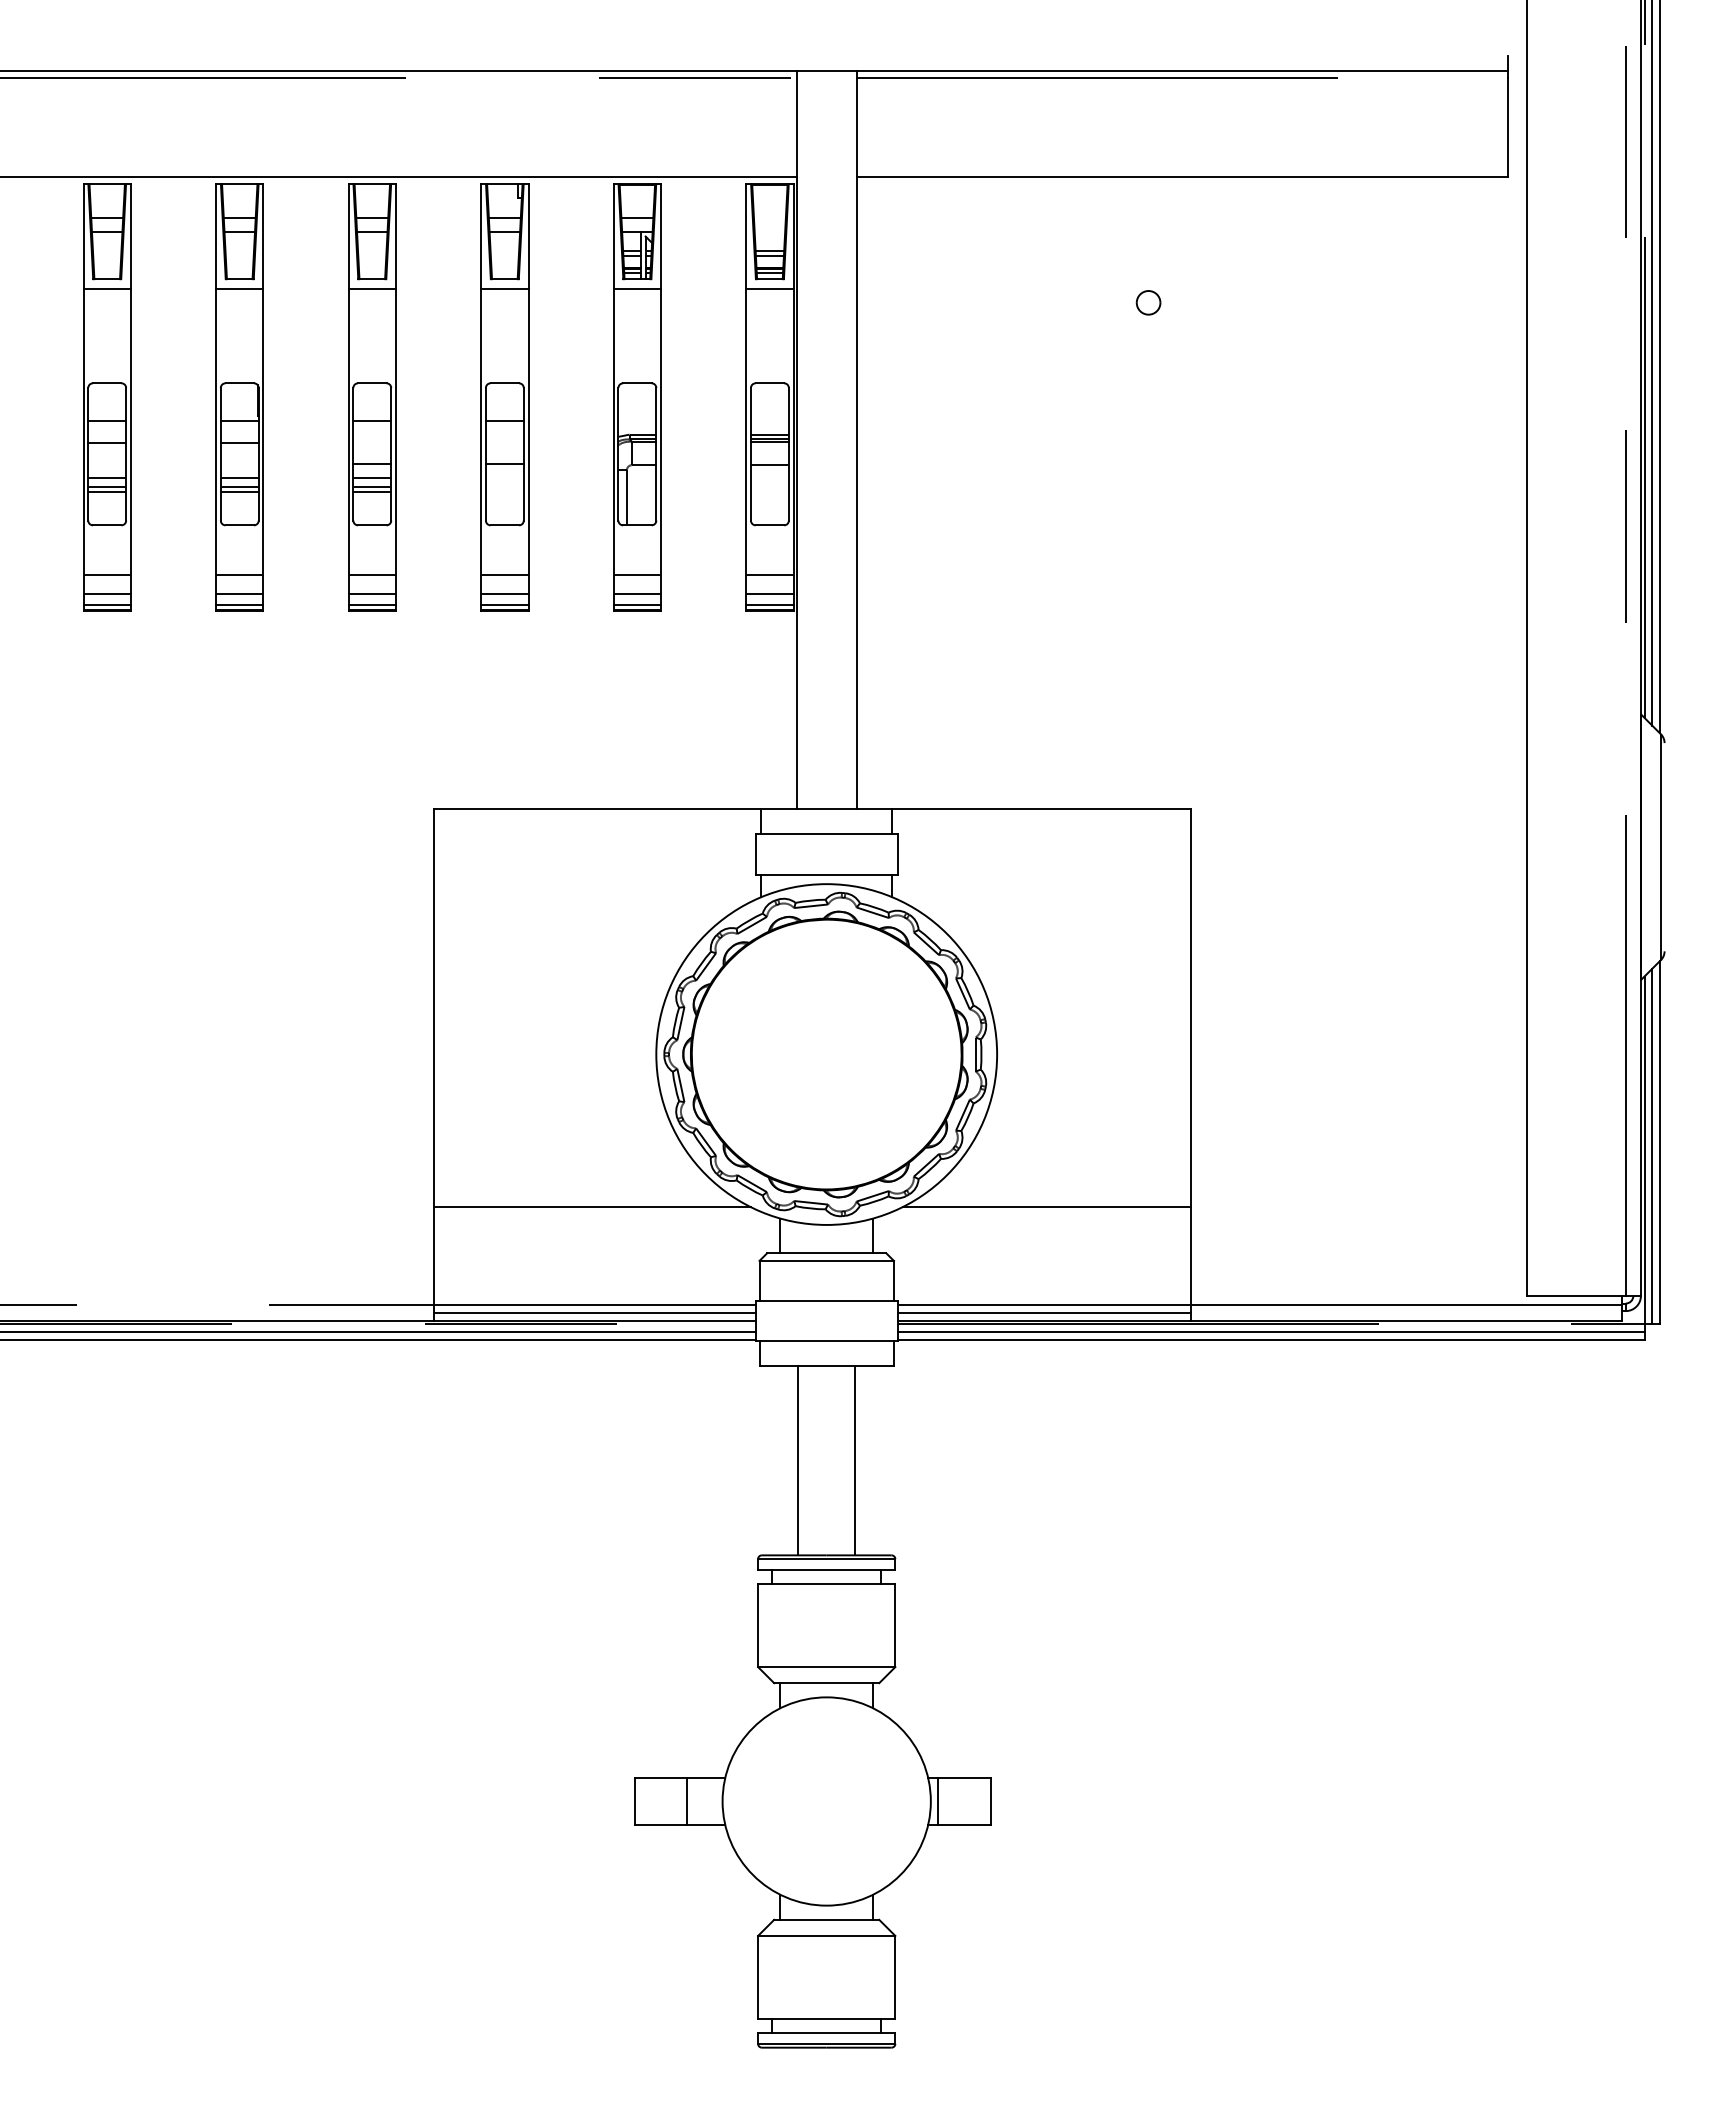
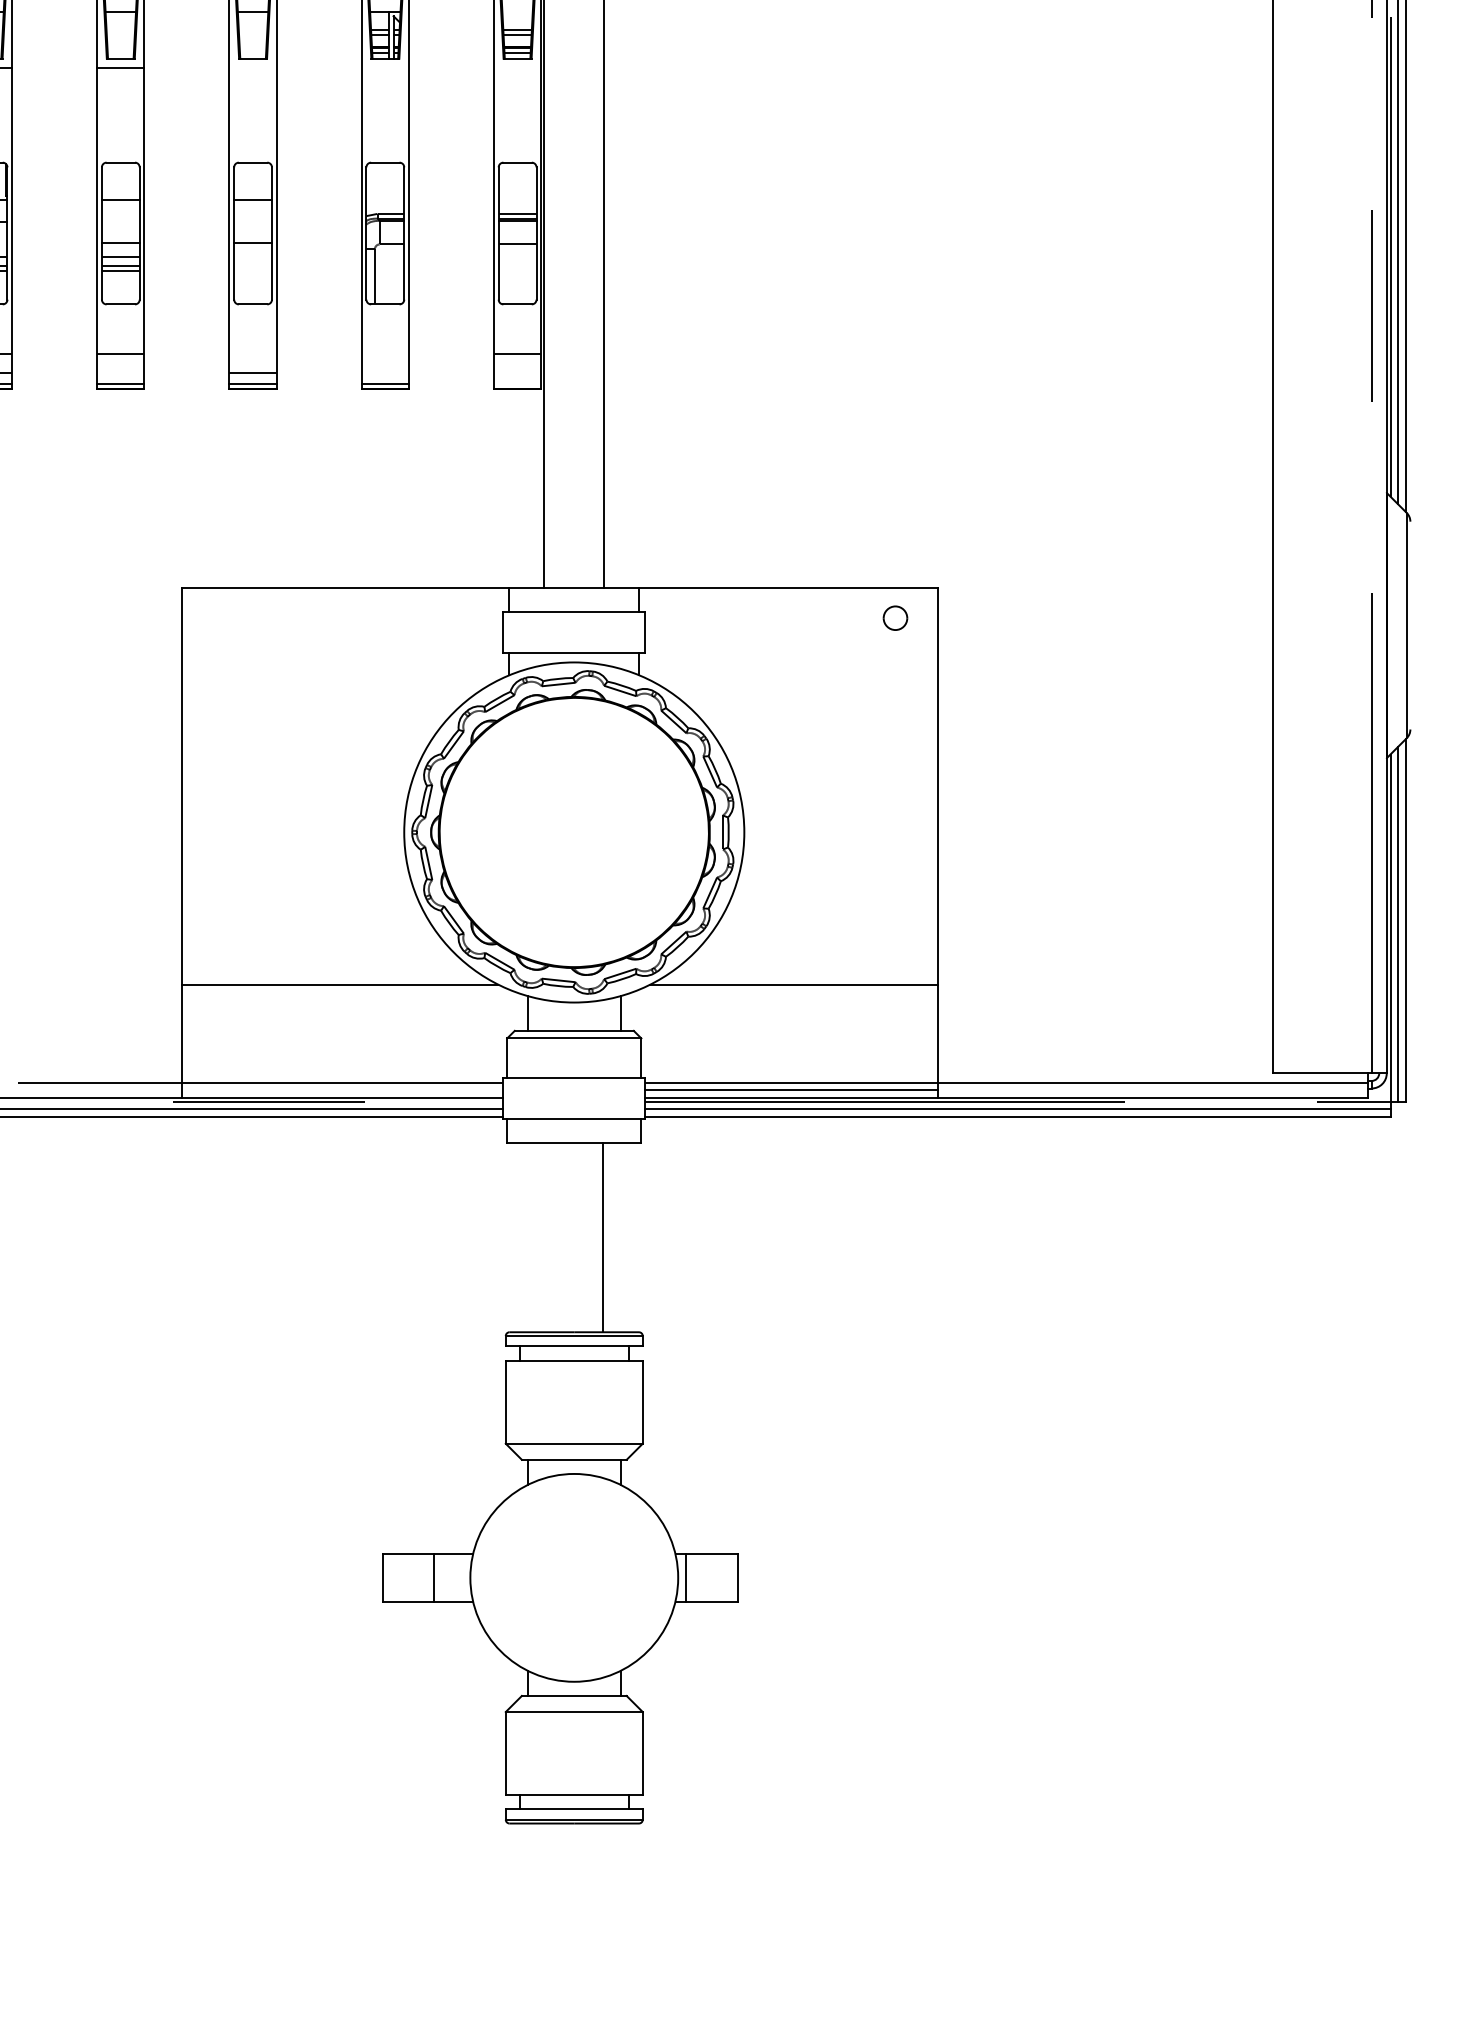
line: (504, 288) -> (252, 68), removed
line: (637, 288) -> (385, 68), removed
line: (769, 288) -> (517, 68), removed
part: (1148, 302) -> (895, 617), moved
line: (504, 574) -> (252, 353), removed
line: (637, 574) -> (385, 353), removed
line: (371, 593) -> (120, 372), removed
line: (637, 593) -> (385, 372), removed
line: (769, 593) -> (517, 372), removed
line: (769, 605) -> (517, 384), removed
line: (594, 1313) -> (342, 1090), removed
line: (798, 1460) -> (546, 1237), removed

